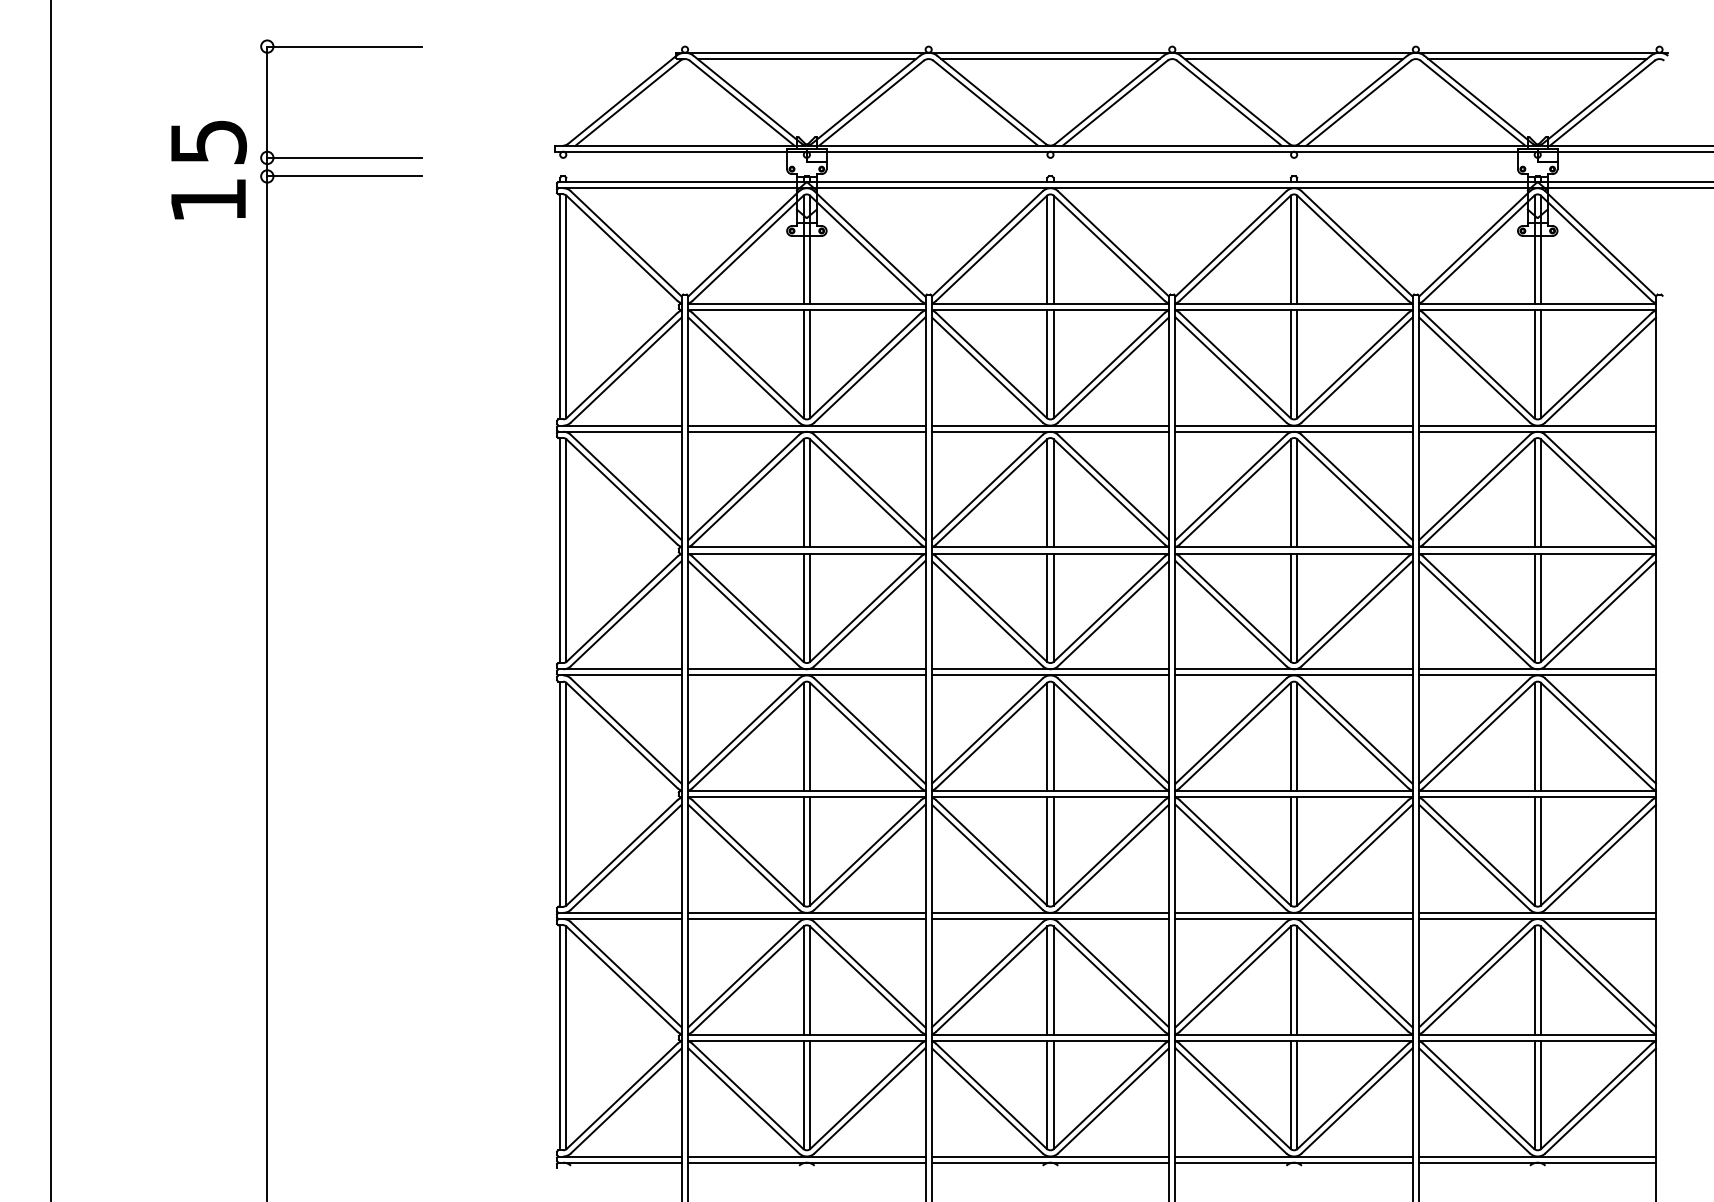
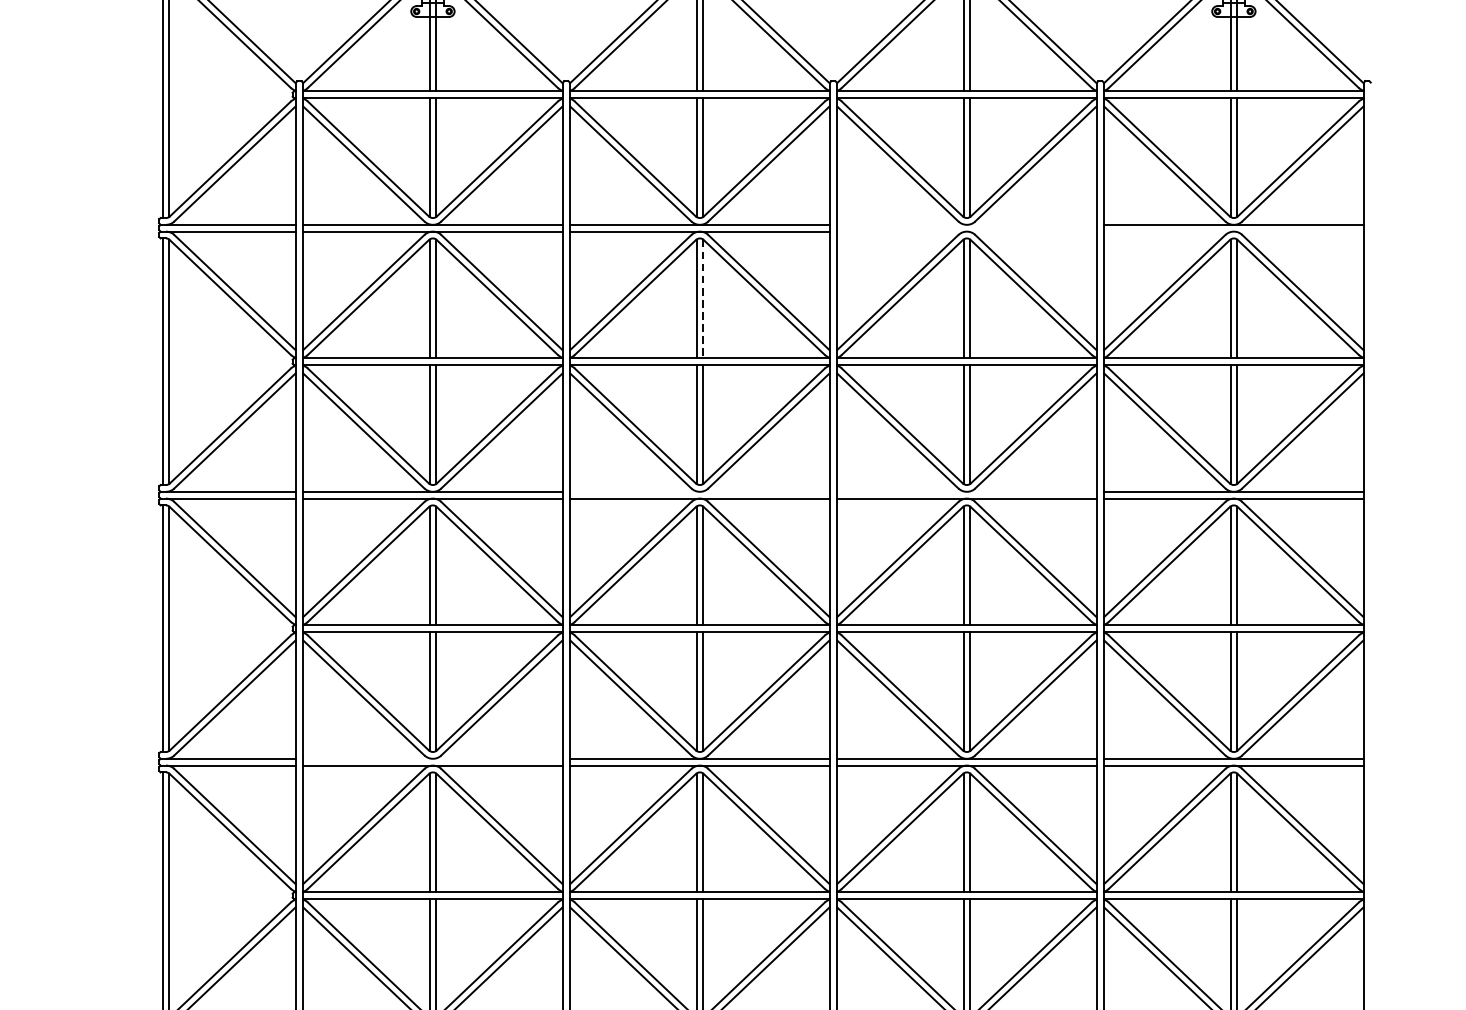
line: (1293, 425) -> (966, 224), removed
line: (1293, 431) -> (966, 231), removed
line: (1537, 431) -> (1233, 231), removed
line: (1053, 493) -> (703, 299), solid -> dashed
line: (1050, 669) -> (699, 492), removed
line: (1293, 669) -> (966, 492), removed
line: (806, 912) -> (432, 758), removed

